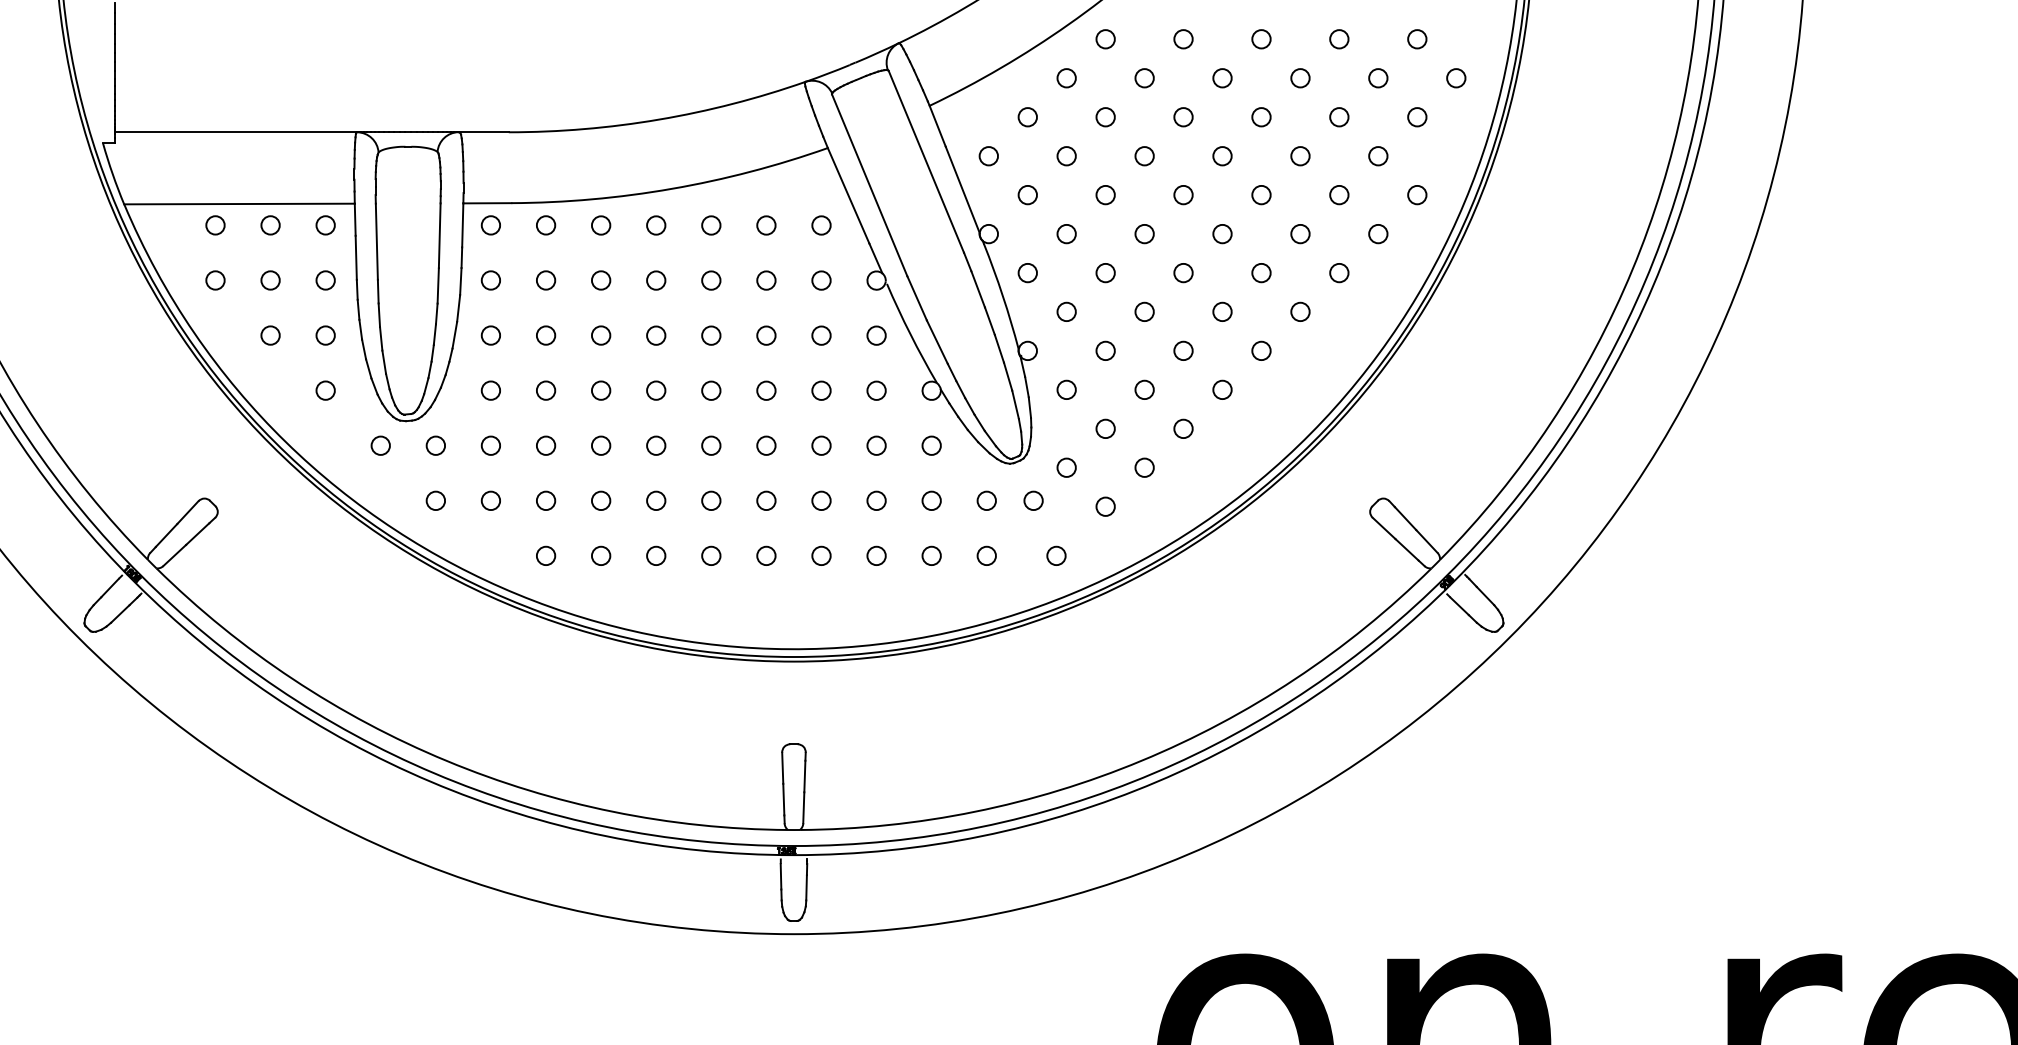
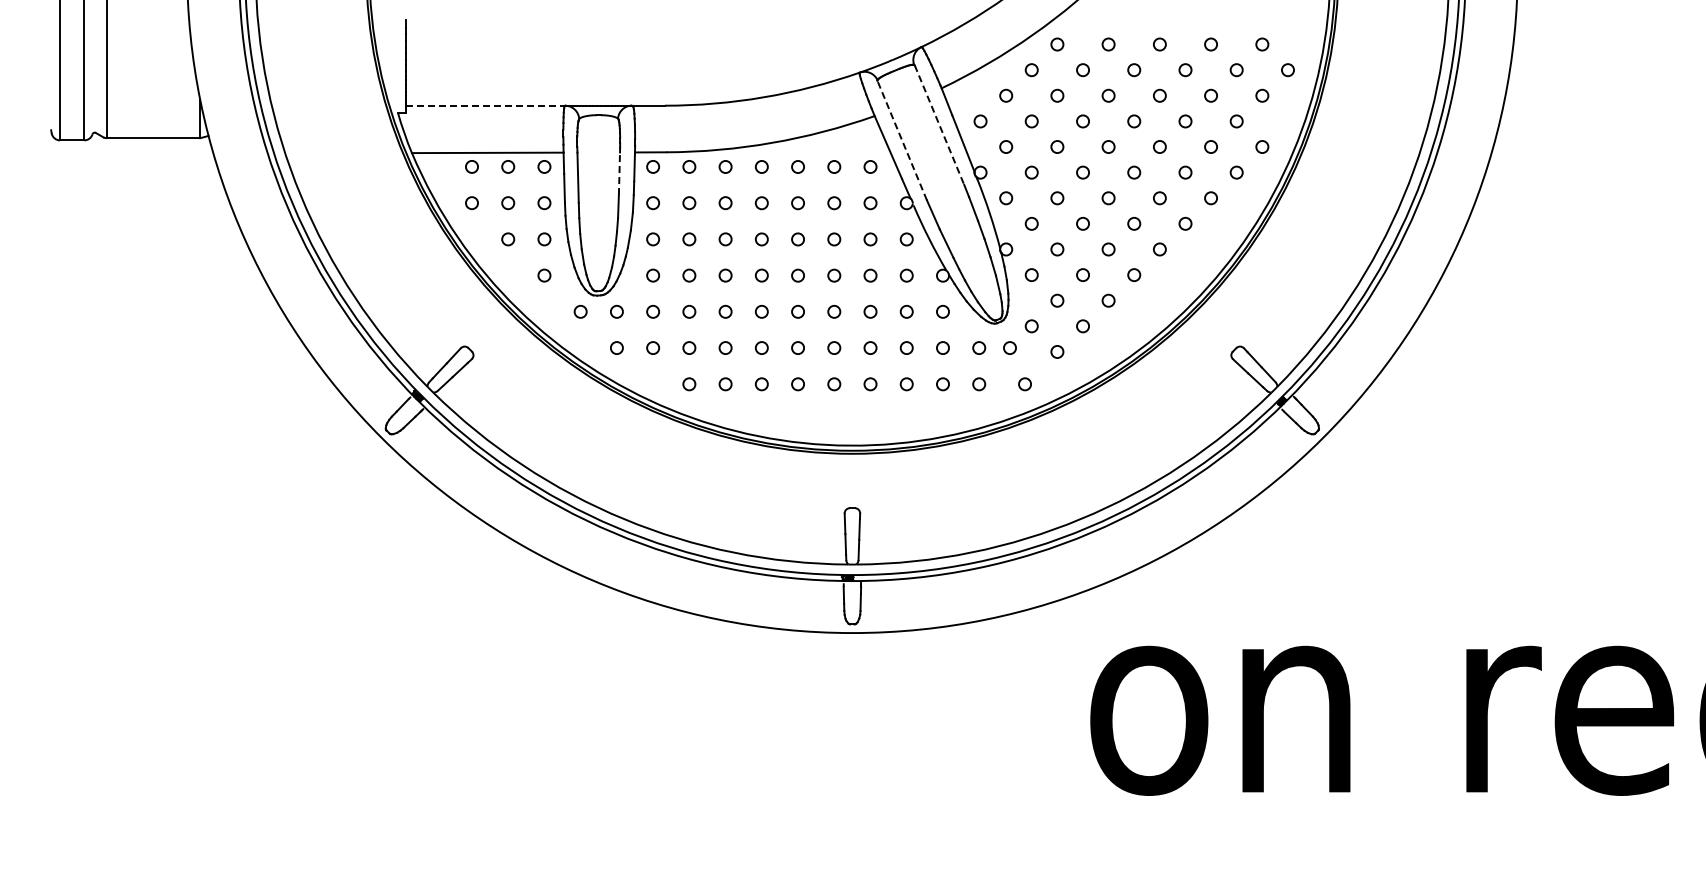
line: (236, 131) -> (485, 105), solid -> dashed
line: (926, 162) -> (939, 125), solid -> dashed
line: (870, 185) -> (902, 140), solid -> dashed
line: (439, 235) -> (619, 173), solid -> dashed

